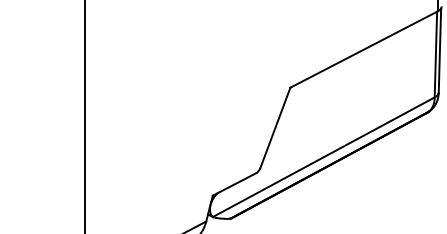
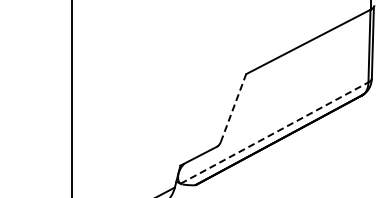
line: (275, 127) -> (233, 107), solid -> dashed
line: (323, 157) -> (274, 133), solid -> dashed

